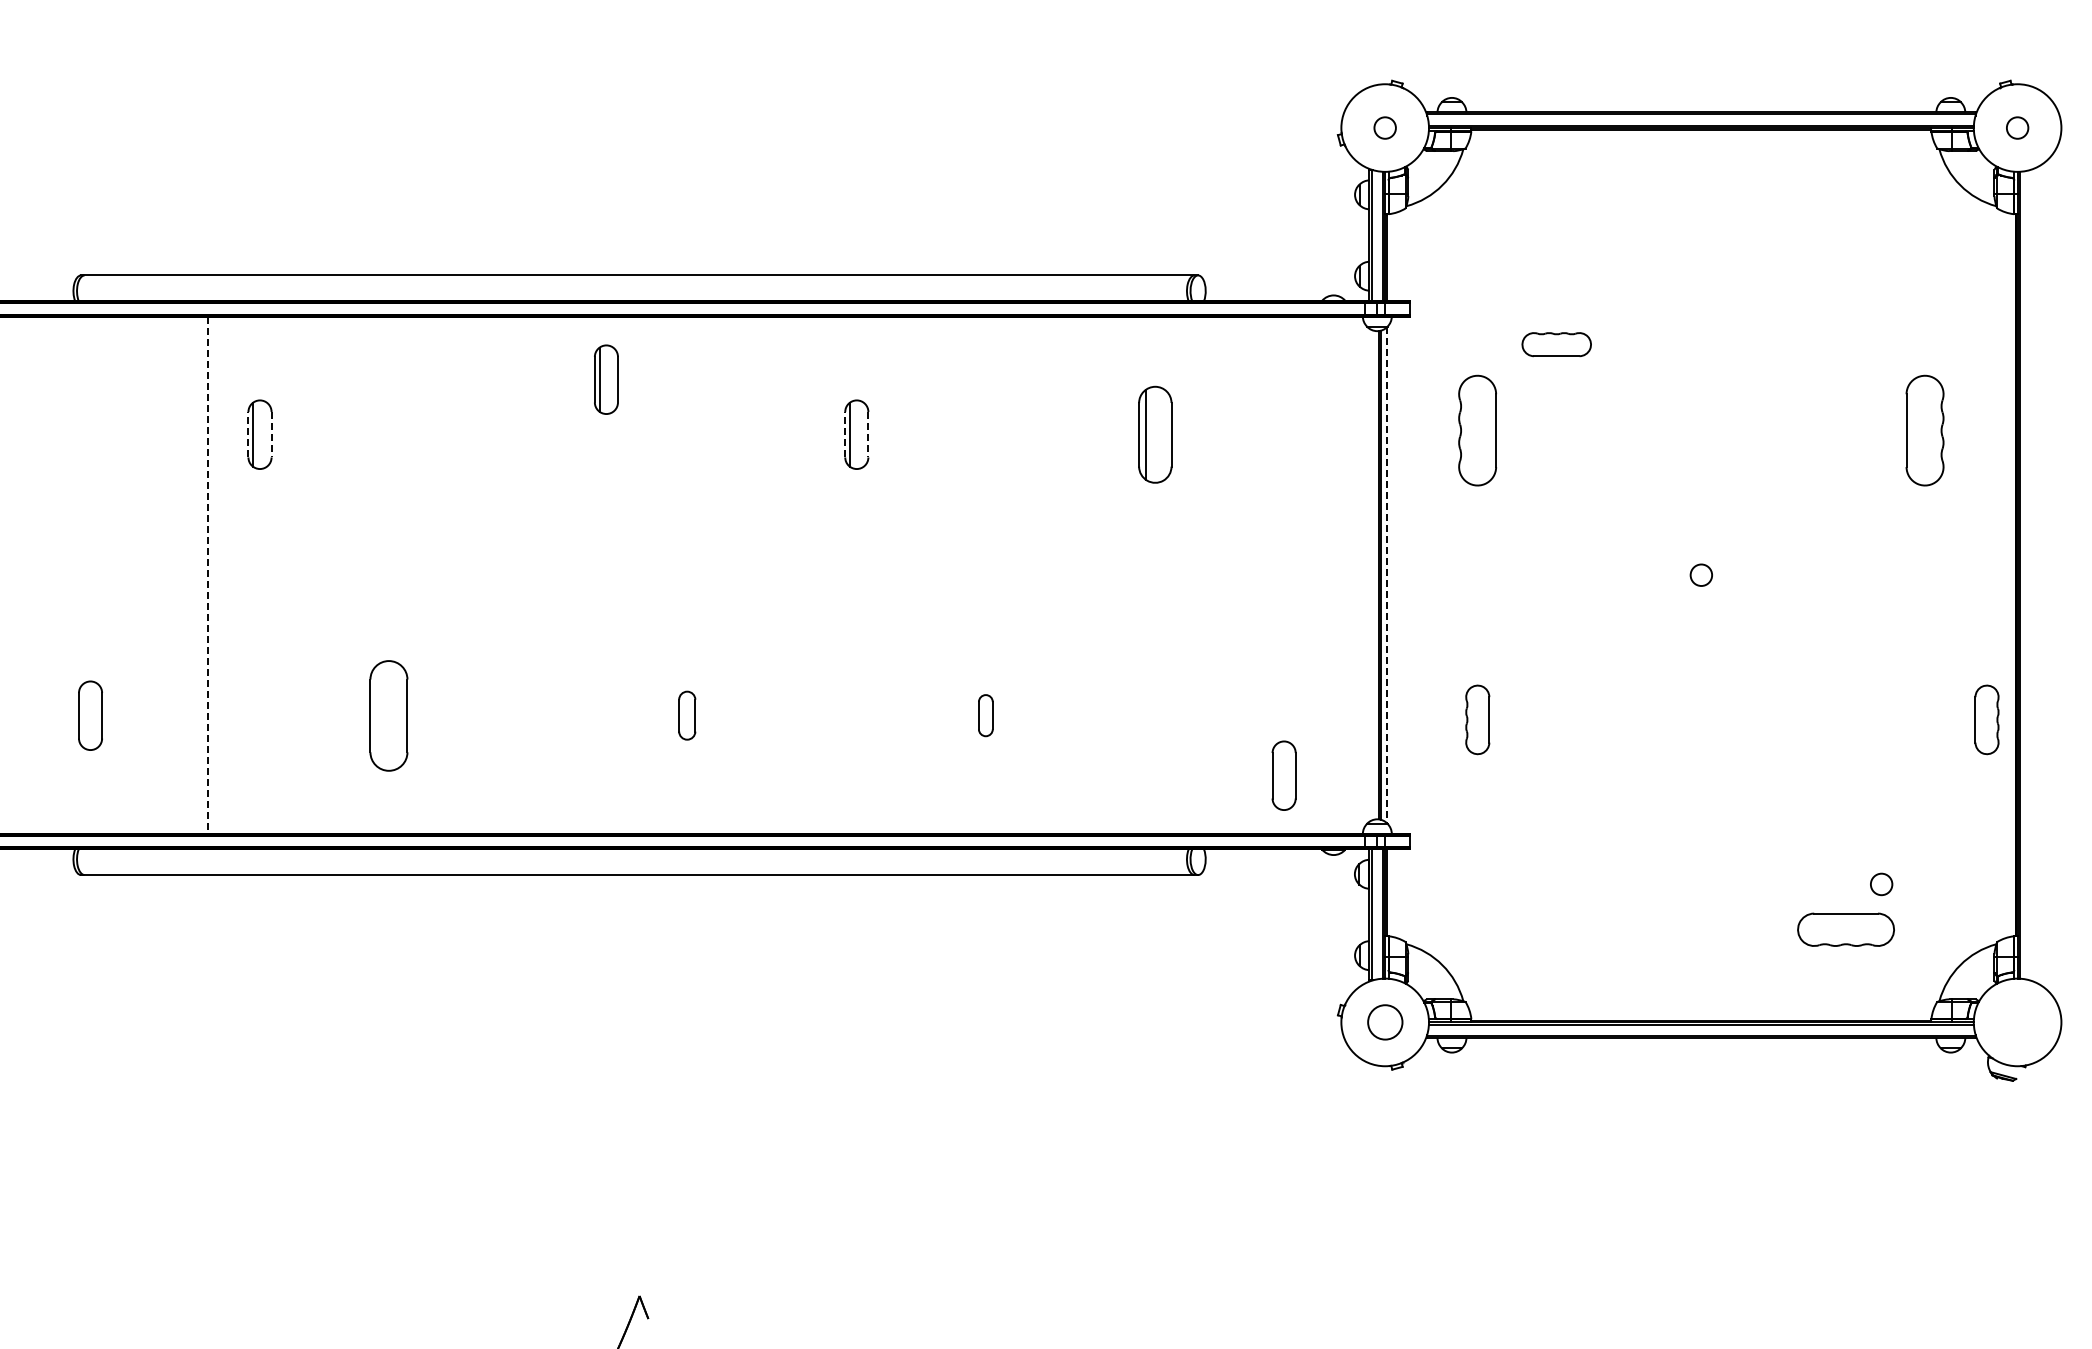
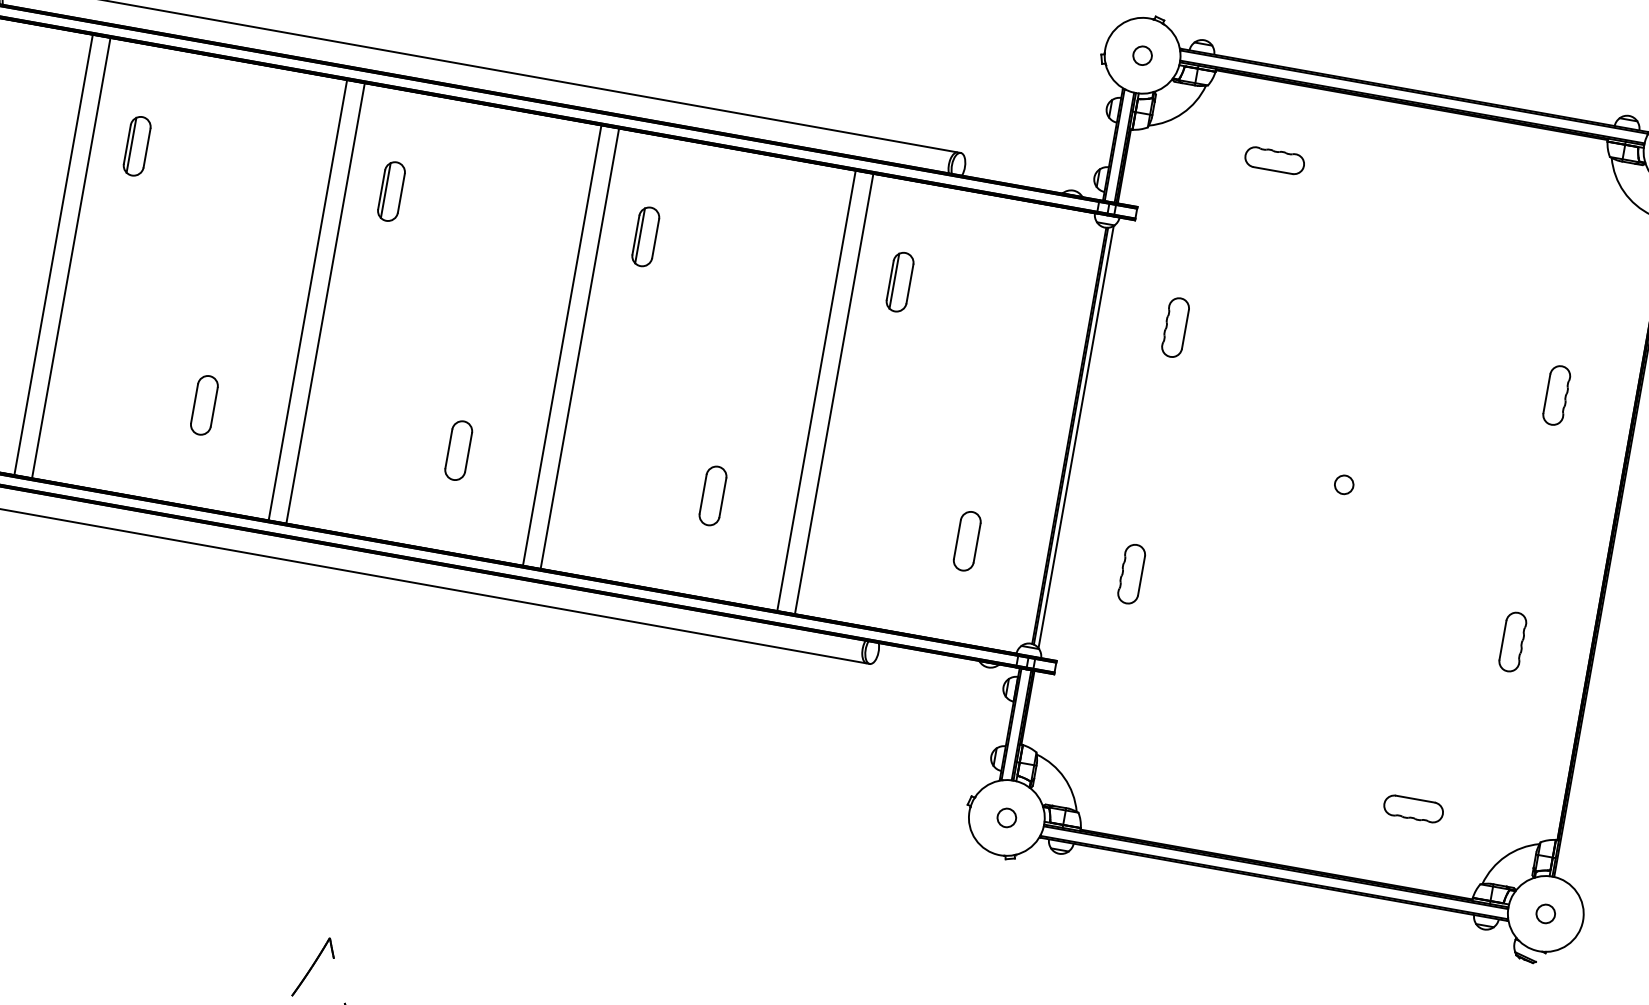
part: (1556, 344) -> (1274, 160), moved
part: (606, 379) -> (391, 191), moved
part: (1477, 430) -> (1175, 327), size x0.62
part: (1924, 430) -> (1556, 395), size x0.62
line: (248, 434) -> (127, 144), dashed -> solid
line: (271, 434) -> (147, 147), dashed -> solid
line: (845, 434) -> (636, 234), dashed -> solid
line: (868, 434) -> (655, 238), dashed -> solid
part: (1154, 434) -> (899, 281), size x0.71
line: (186, 574) -> (53, 254), added
line: (485, 574) -> (308, 299), added
line: (506, 574) -> (326, 302), added
line: (783, 574) -> (562, 344), added
line: (804, 574) -> (579, 348), added
line: (1082, 574) -> (816, 390), added
line: (1102, 574) -> (833, 393), added
line: (207, 575) -> (71, 258), dashed -> solid
line: (1386, 575) -> (1075, 437), dashed -> solid
part: (388, 715) -> (204, 405), size x0.62
part: (686, 715) -> (458, 450), size x1.43
part: (985, 715) -> (712, 495), size x1.67
part: (1986, 719) -> (1512, 641), moved
part: (1283, 775) -> (966, 540), moved
circle: (1881, 884) -> (1545, 913), moved
part: (1845, 929) -> (1413, 808), size x0.71
circle: (1384, 1022) -> (1006, 817), size x0.62

